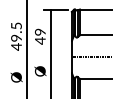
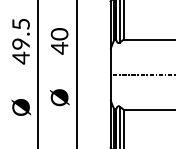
text: (40, 31) -> (59, 33), 49 -> 40

